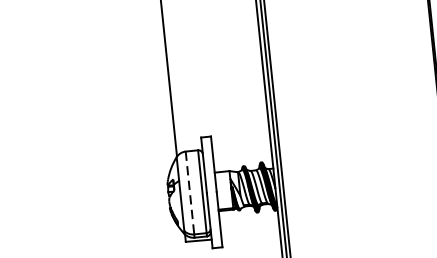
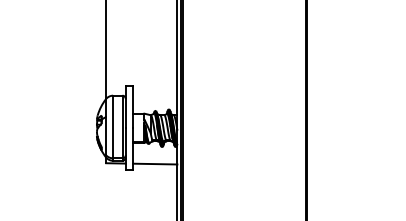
line: (190, 193) -> (113, 127), dashed -> solid
line: (250, 235) -> (155, 163), added

